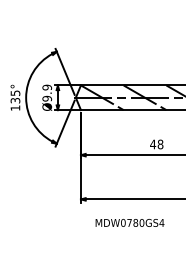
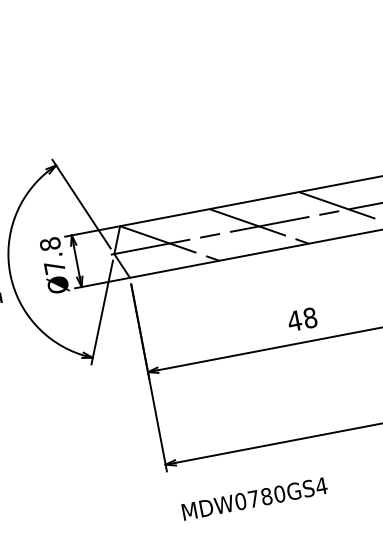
text: (47, 92) -> (52, 254), Ø9.9 -> Ø7.8
text: (129, 222) -> (253, 498), moved

